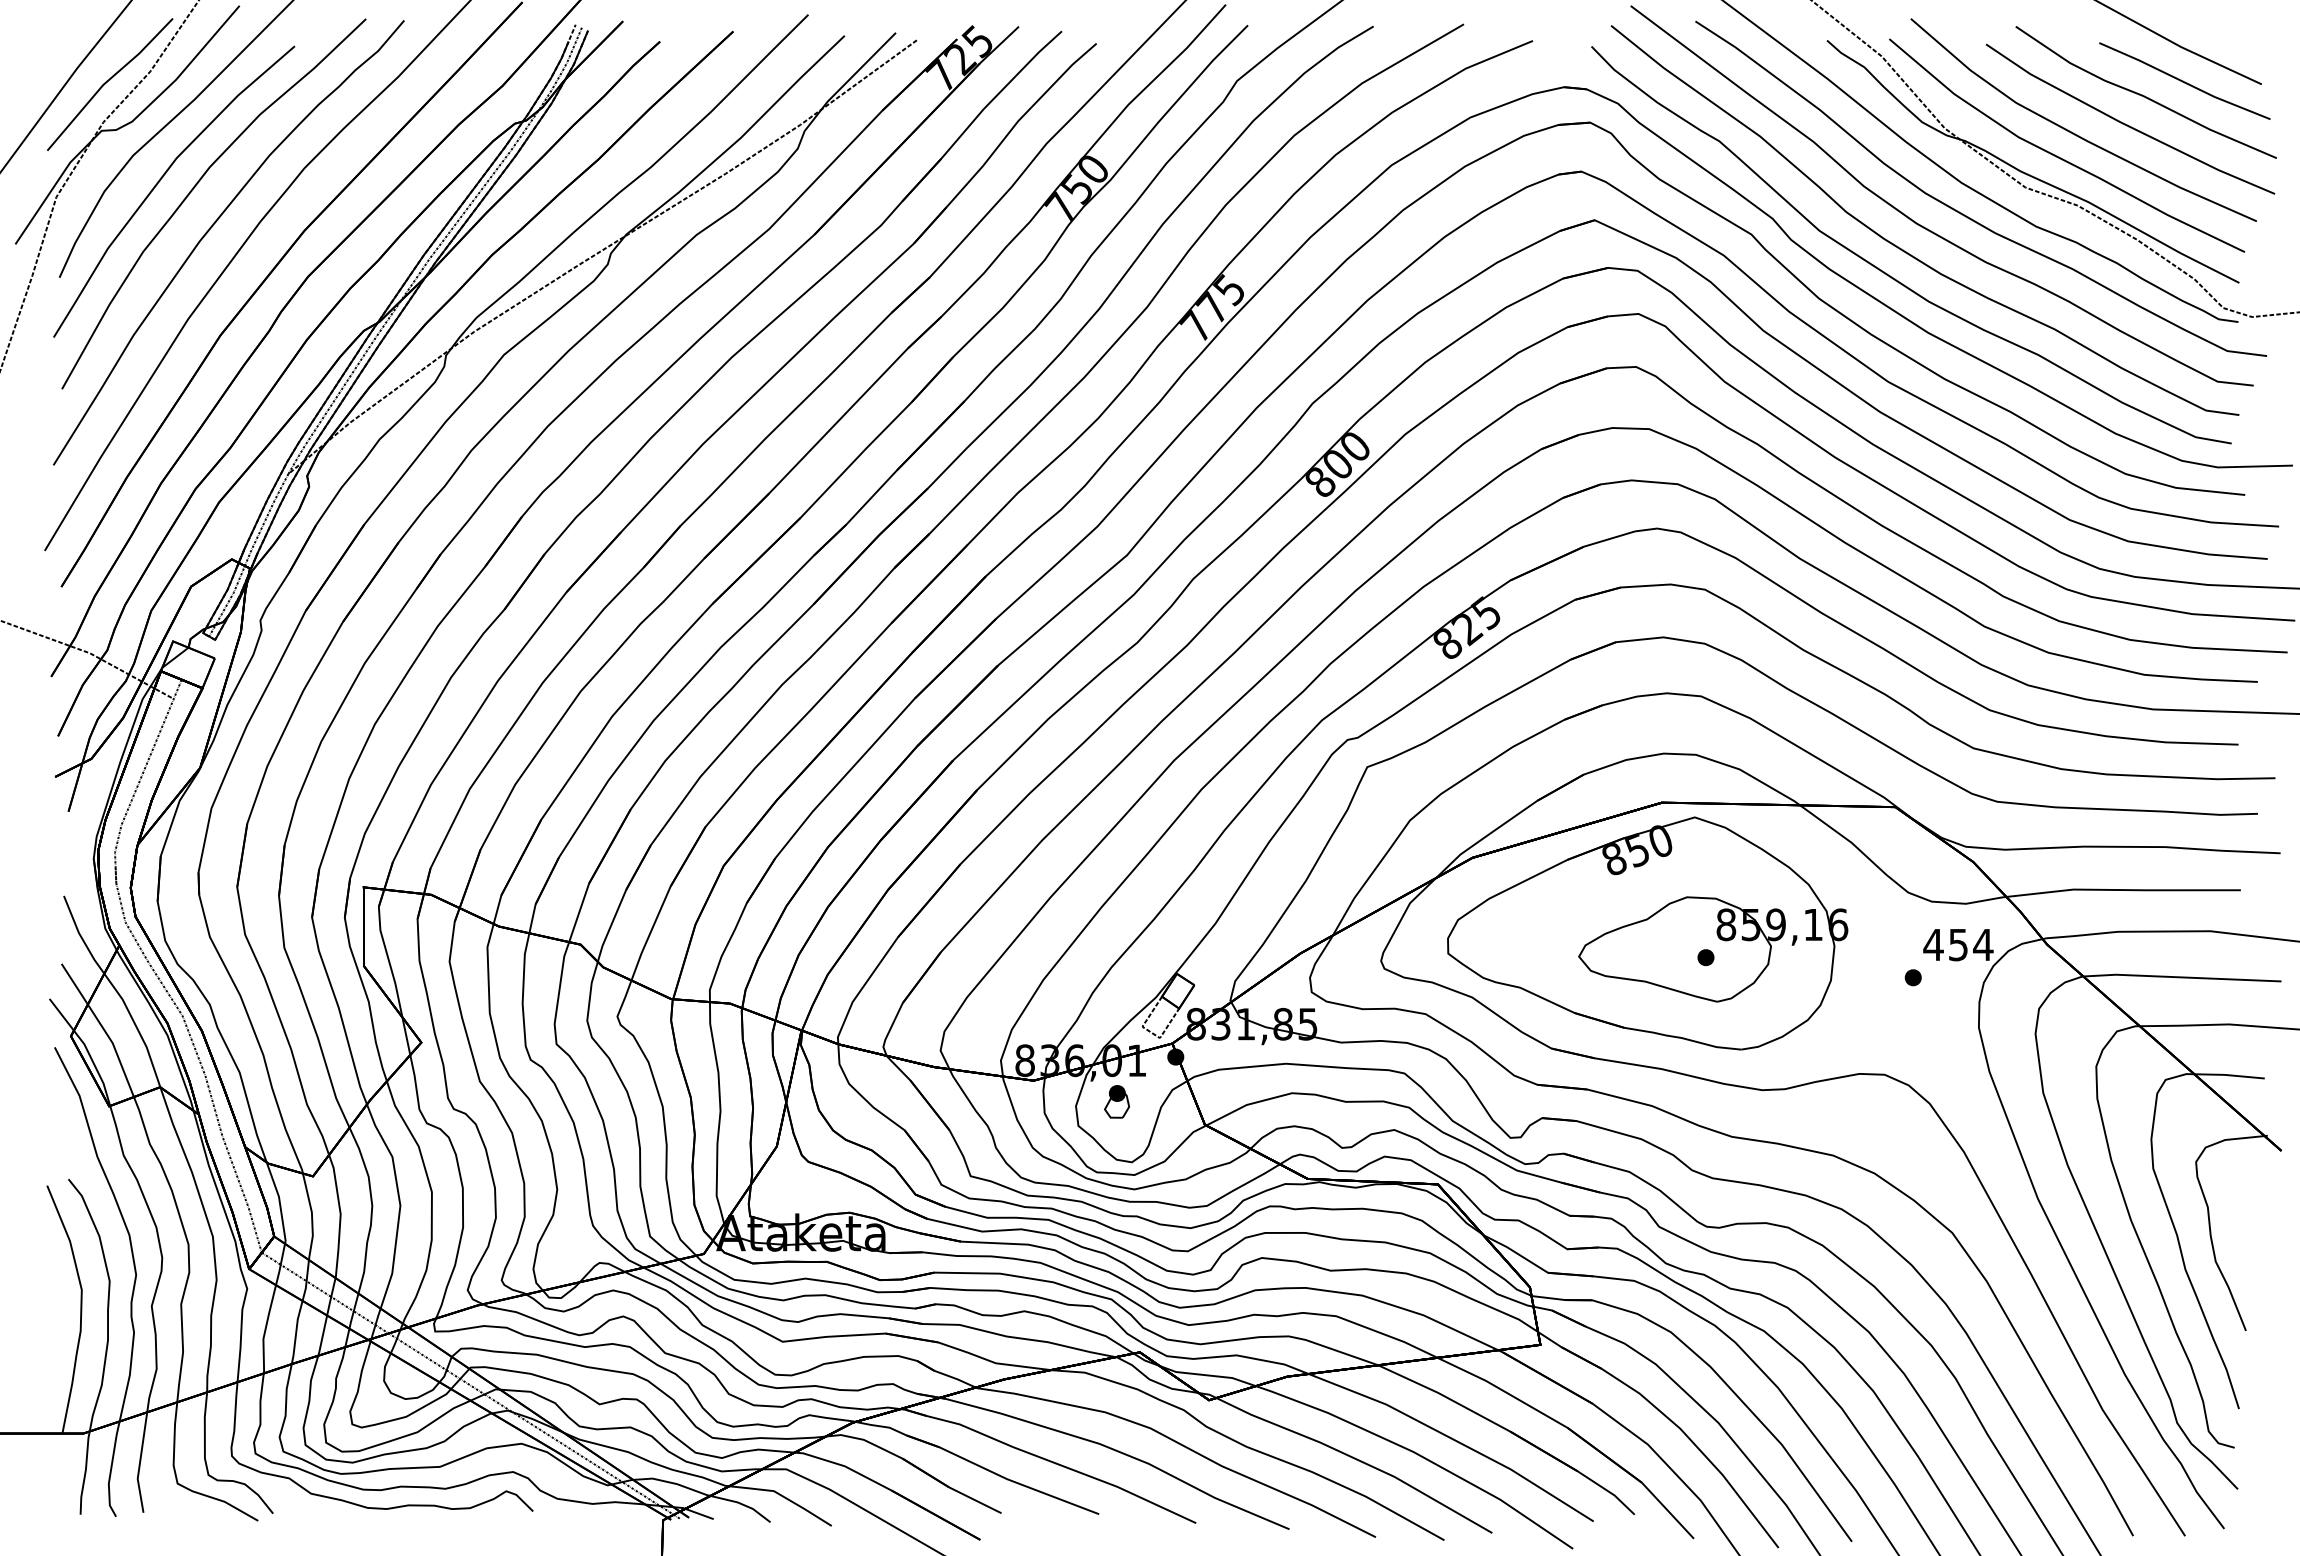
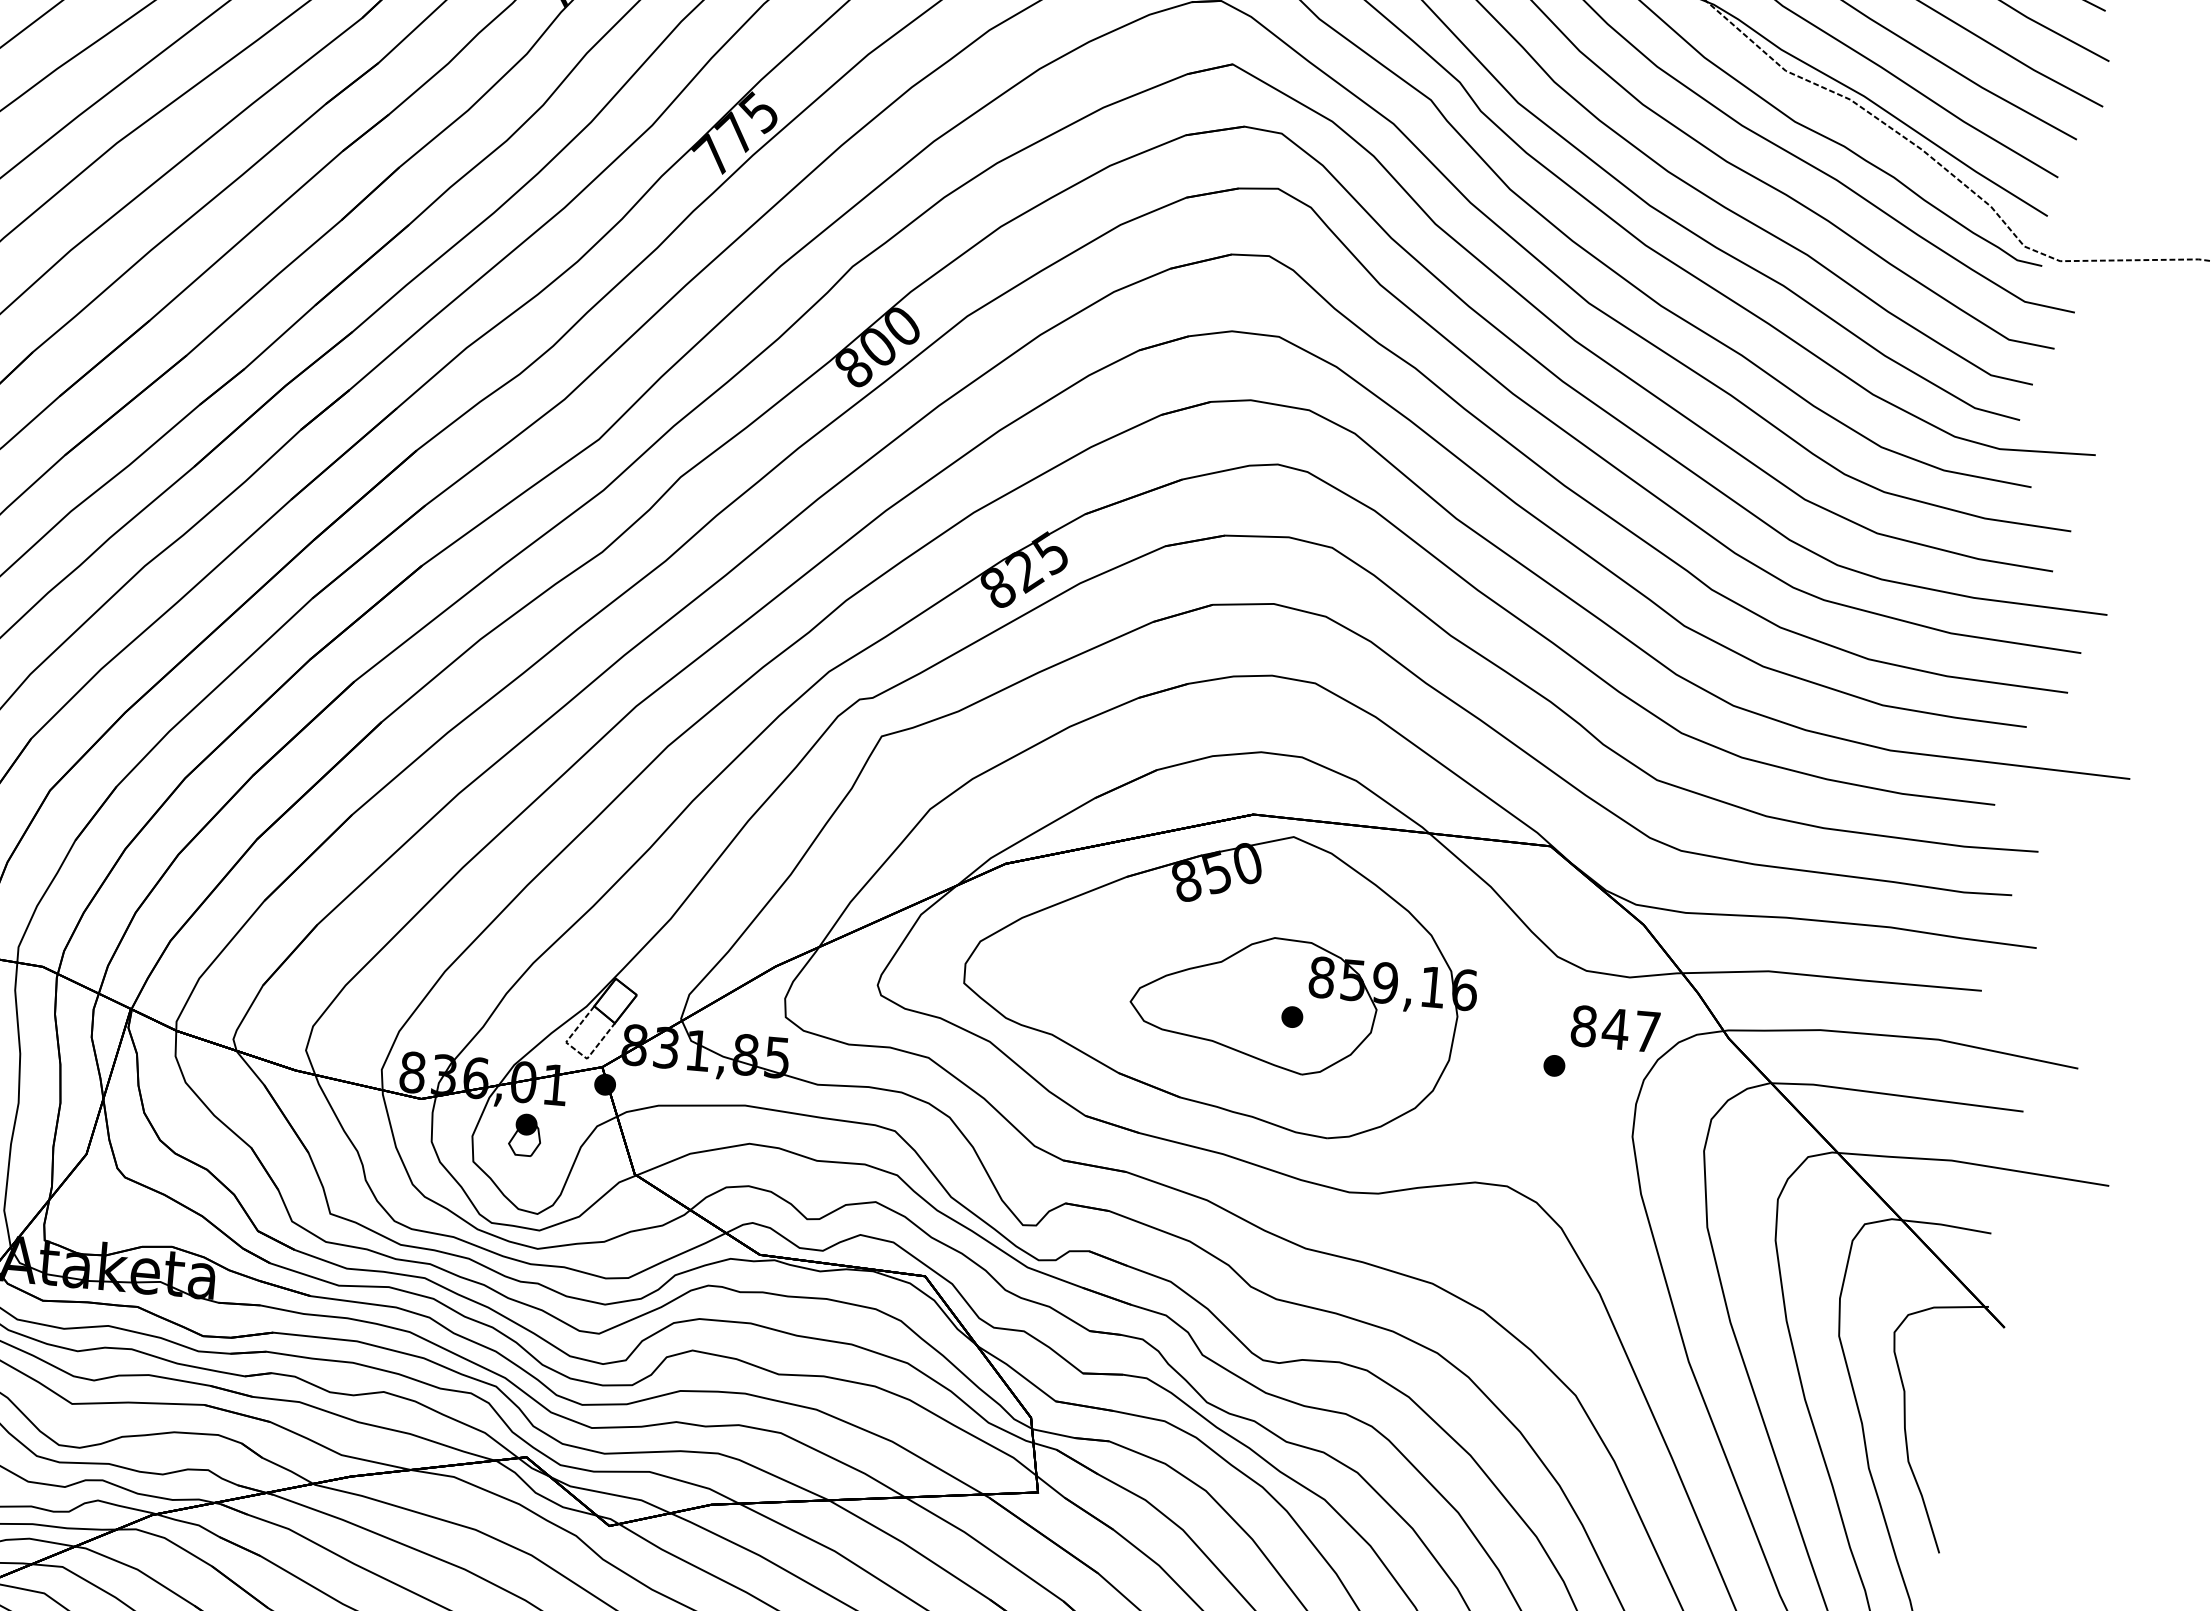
text: (1958, 944) -> (1615, 1028), 454 -> 847

